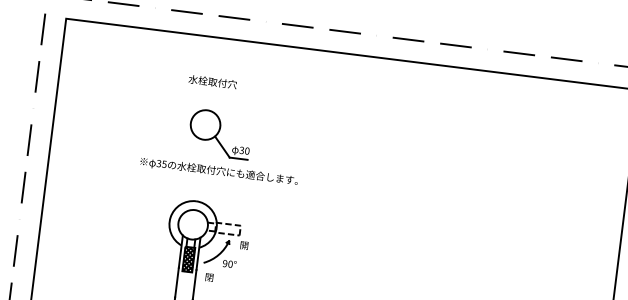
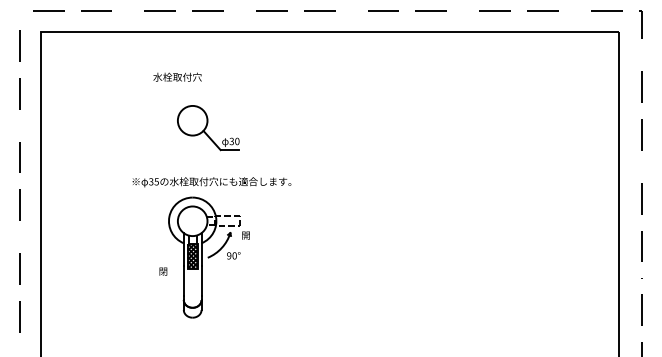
text: (212, 81) -> (177, 76), moved
text: (218, 171) -> (211, 182), moved
text: (209, 277) -> (163, 271), moved

